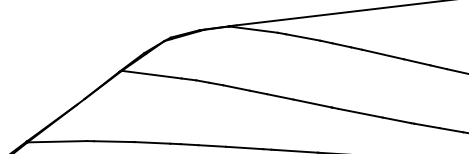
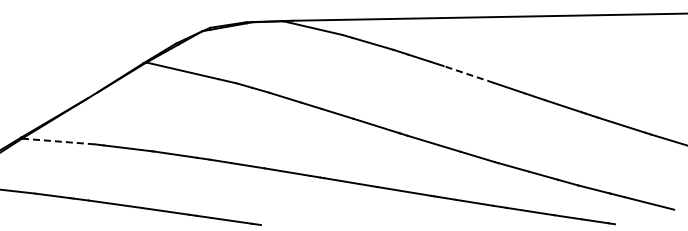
line: (382, 54) -> (468, 74), solid -> dashed
line: (57, 141) -> (58, 141), solid -> dashed

